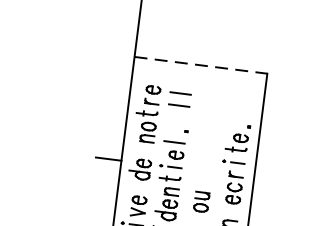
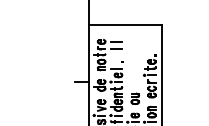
line: (202, 65) -> (126, 25), dashed -> solid

